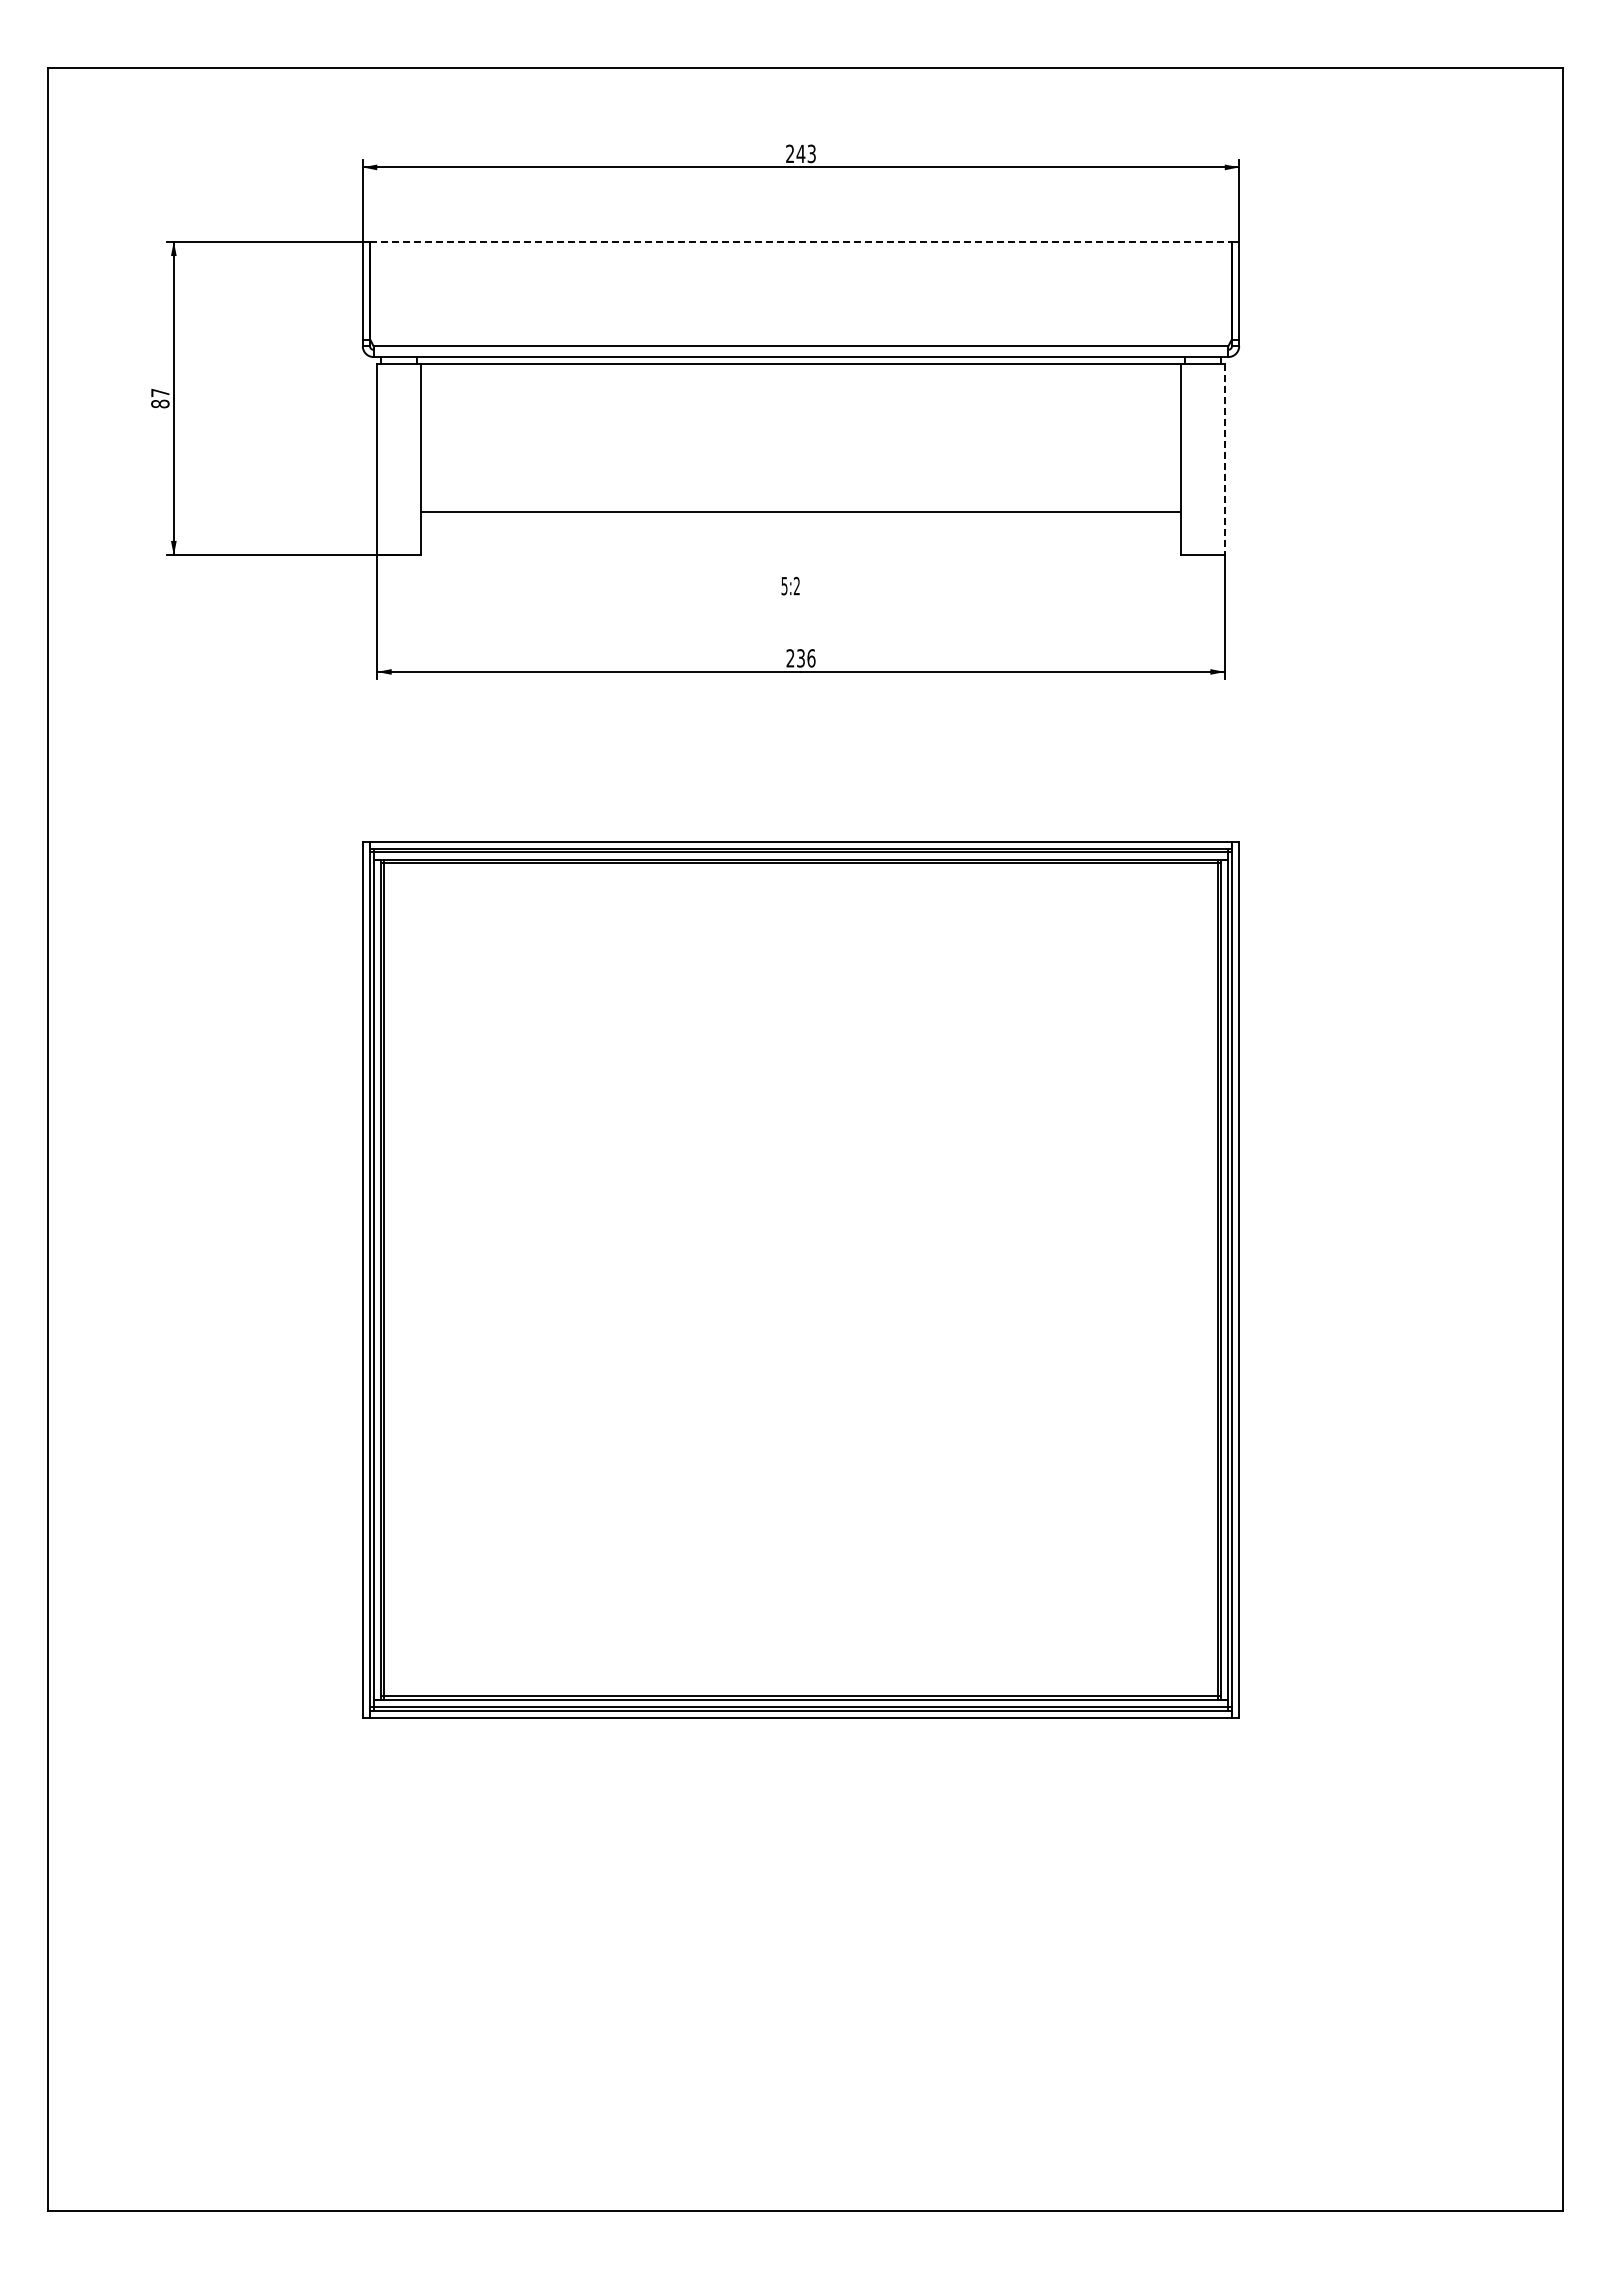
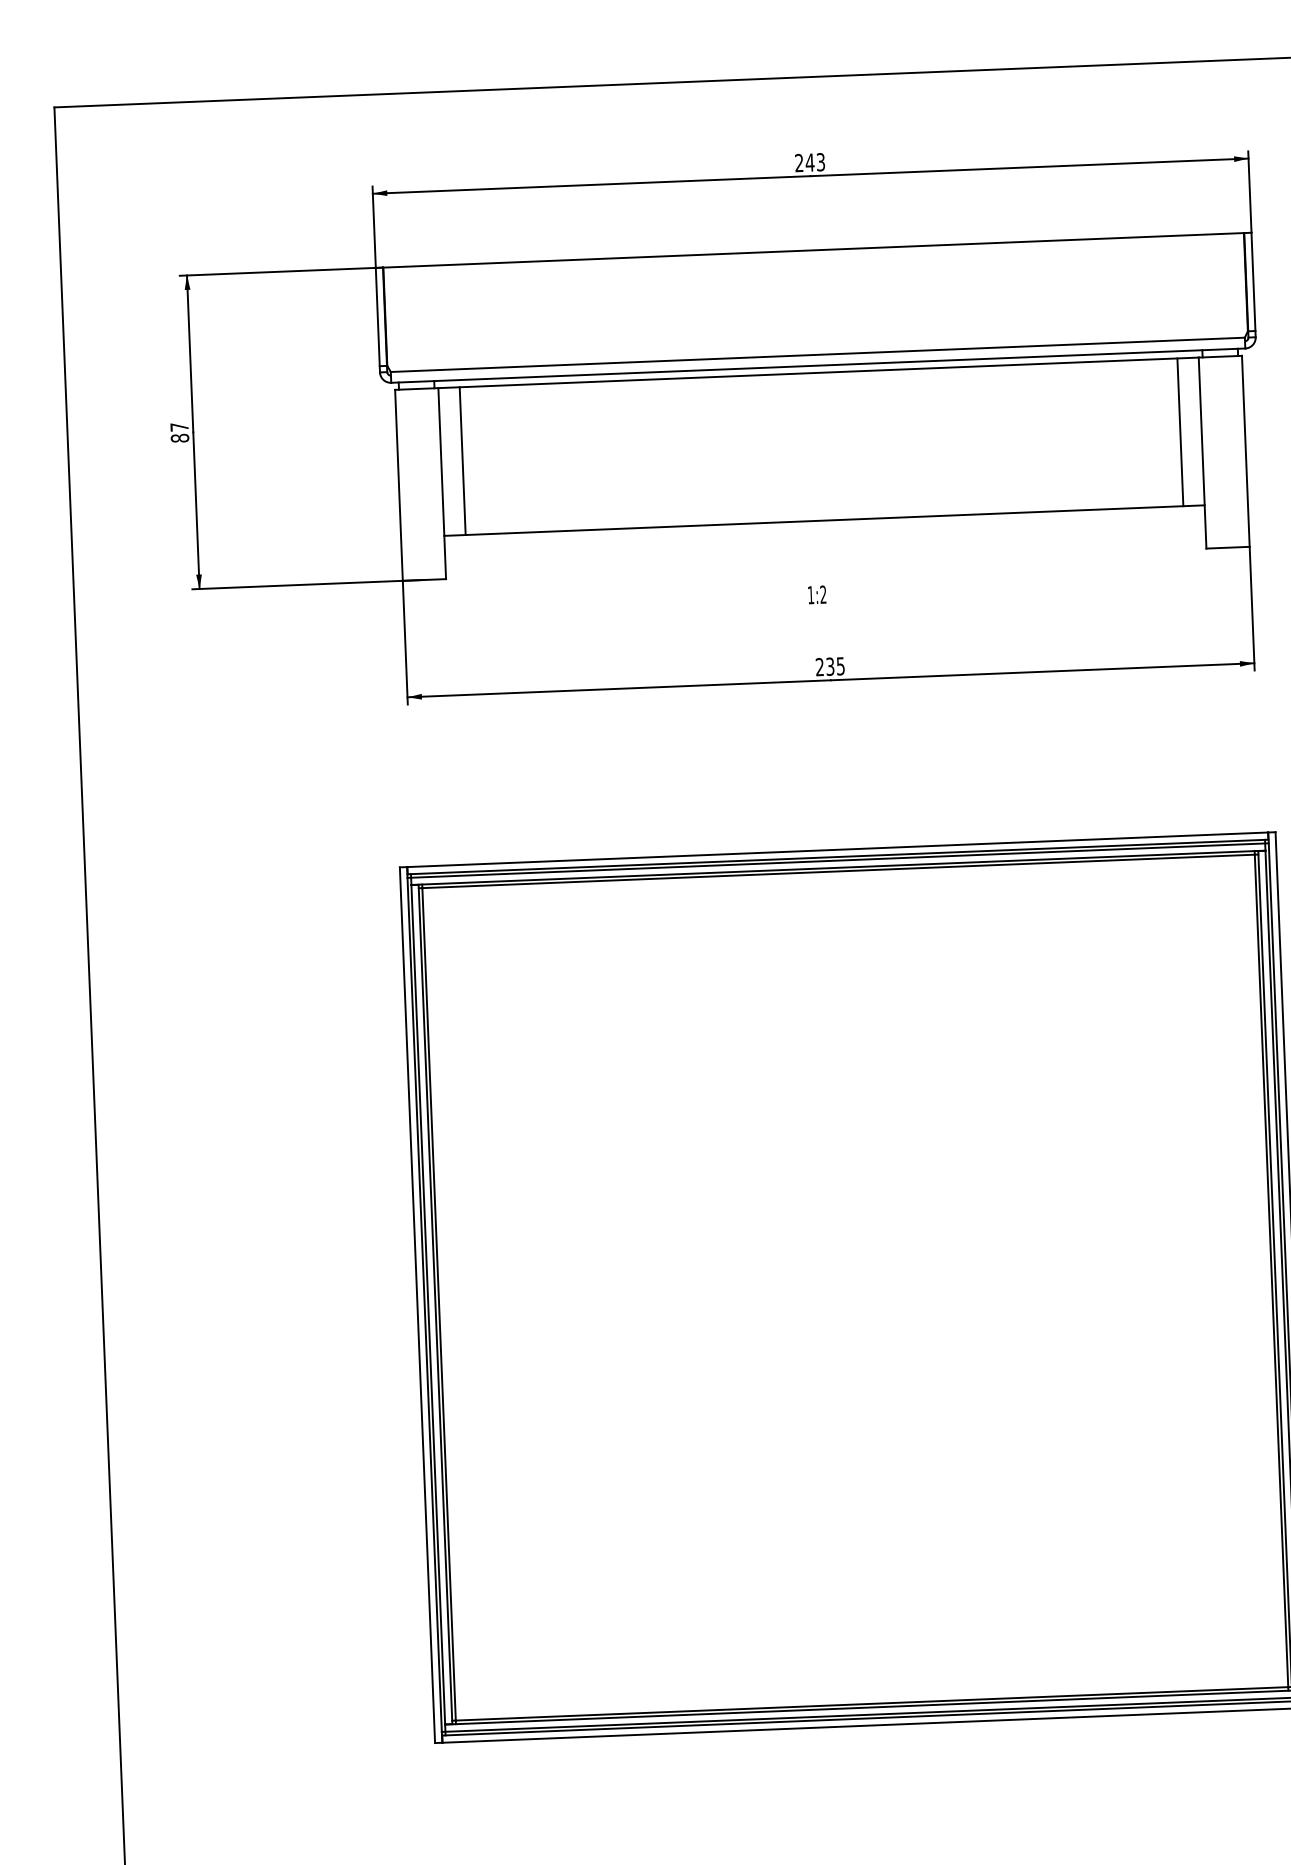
line: (801, 241) -> (814, 250), dashed -> solid
line: (441, 438) -> (462, 461), added
line: (1160, 438) -> (1180, 432), added
line: (1224, 459) -> (1245, 451), dashed -> solid
text: (784, 586) -> (811, 595), 5:2 -> 1:2
text: (811, 658) -> (840, 666), 236 -> 235

